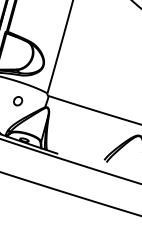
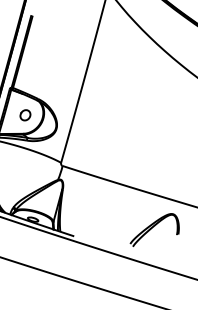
part: (18, 101) -> (25, 115), moved

